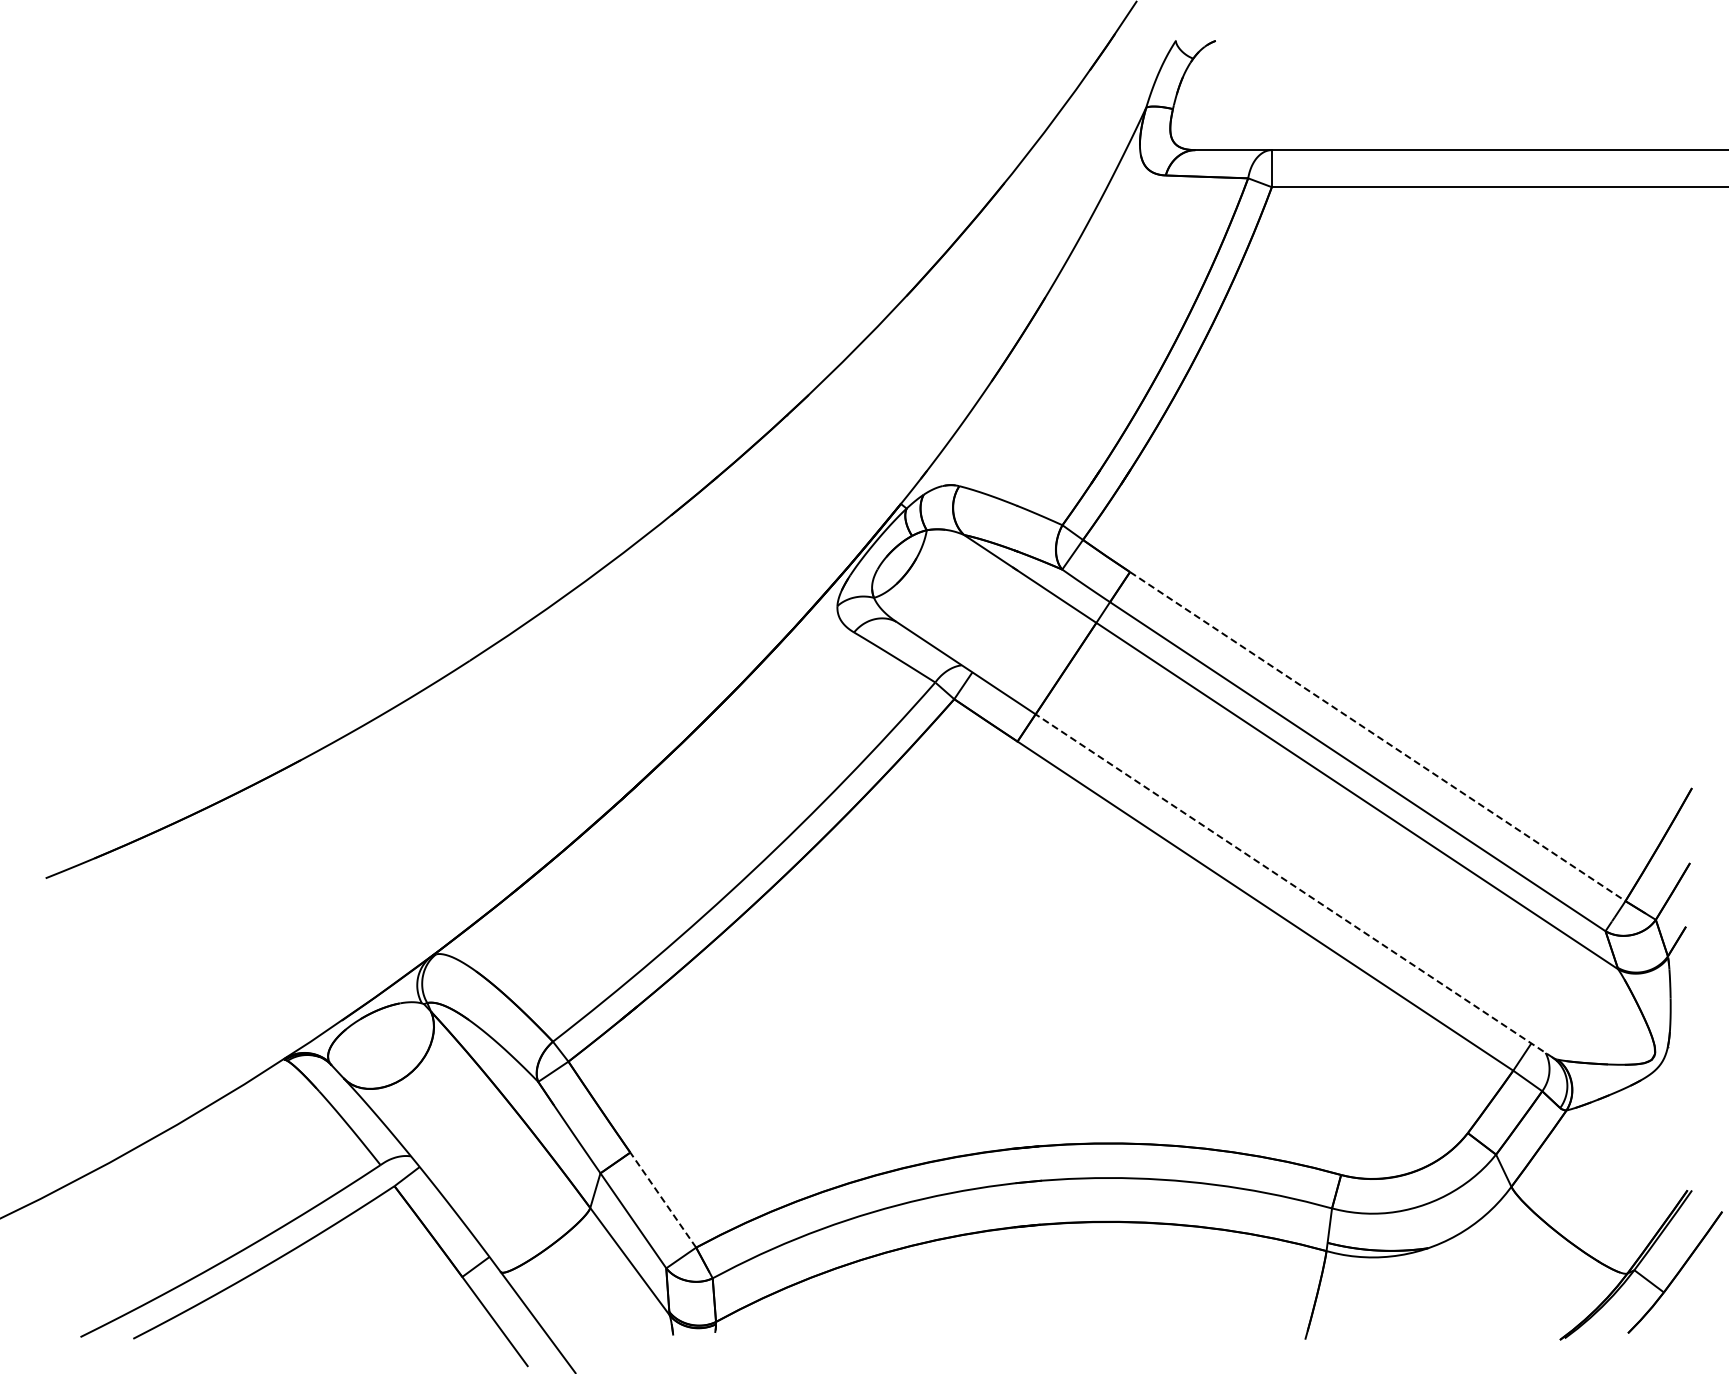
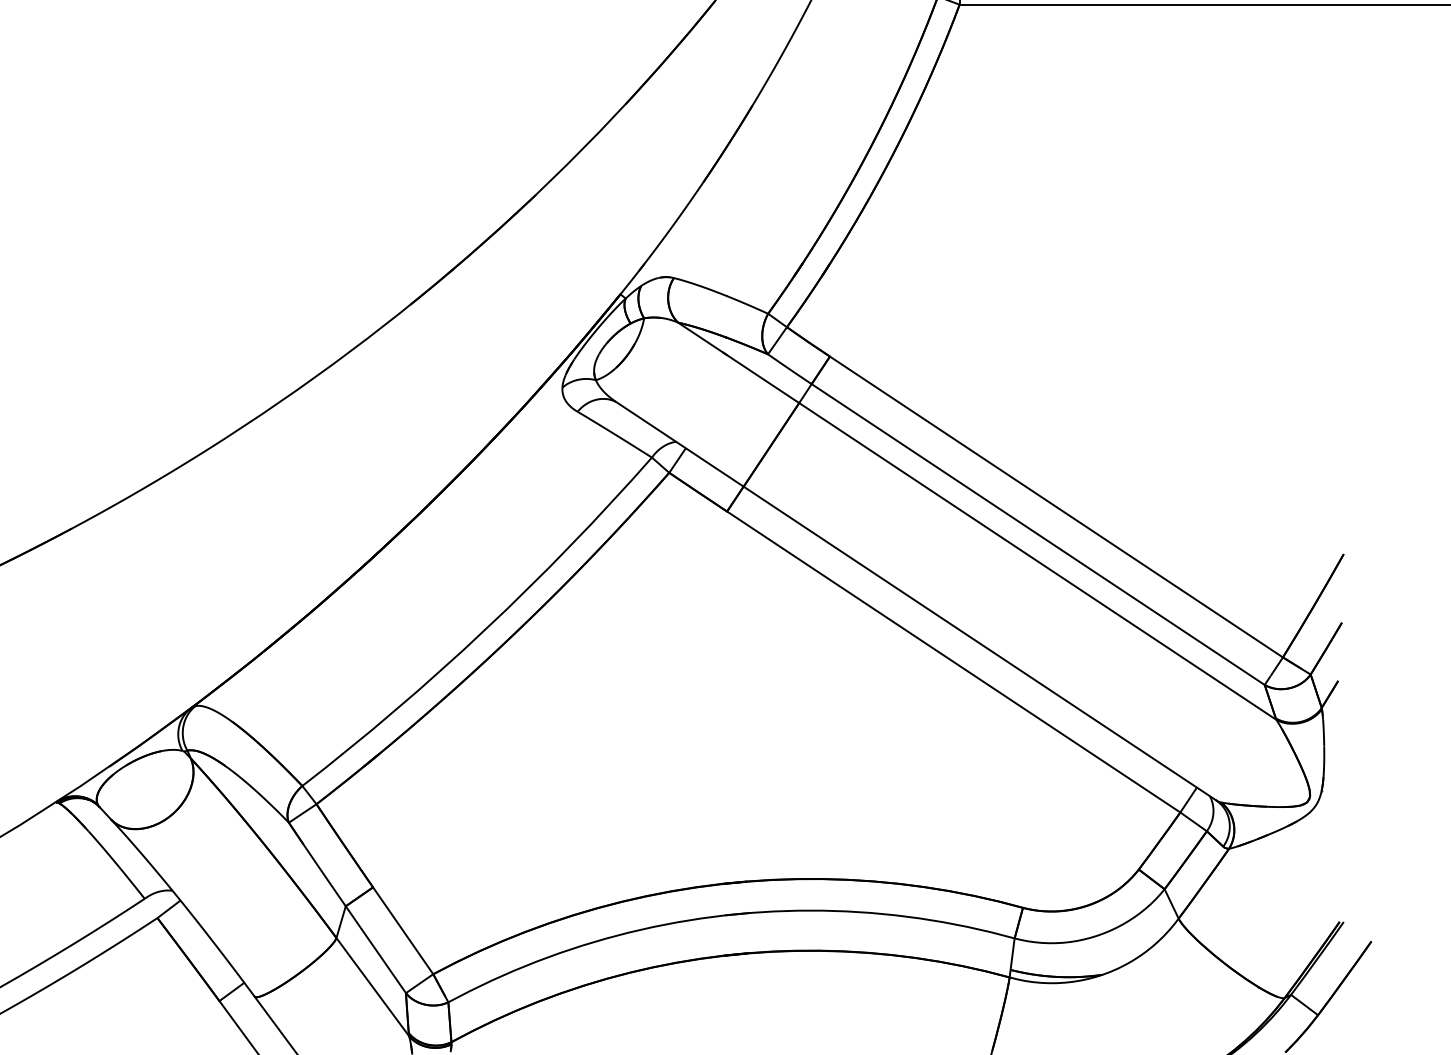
line: (1378, 736) -> (1057, 506), dashed -> solid
line: (1293, 885) -> (979, 643), dashed -> solid
line: (663, 1200) -> (403, 931), dashed -> solid

